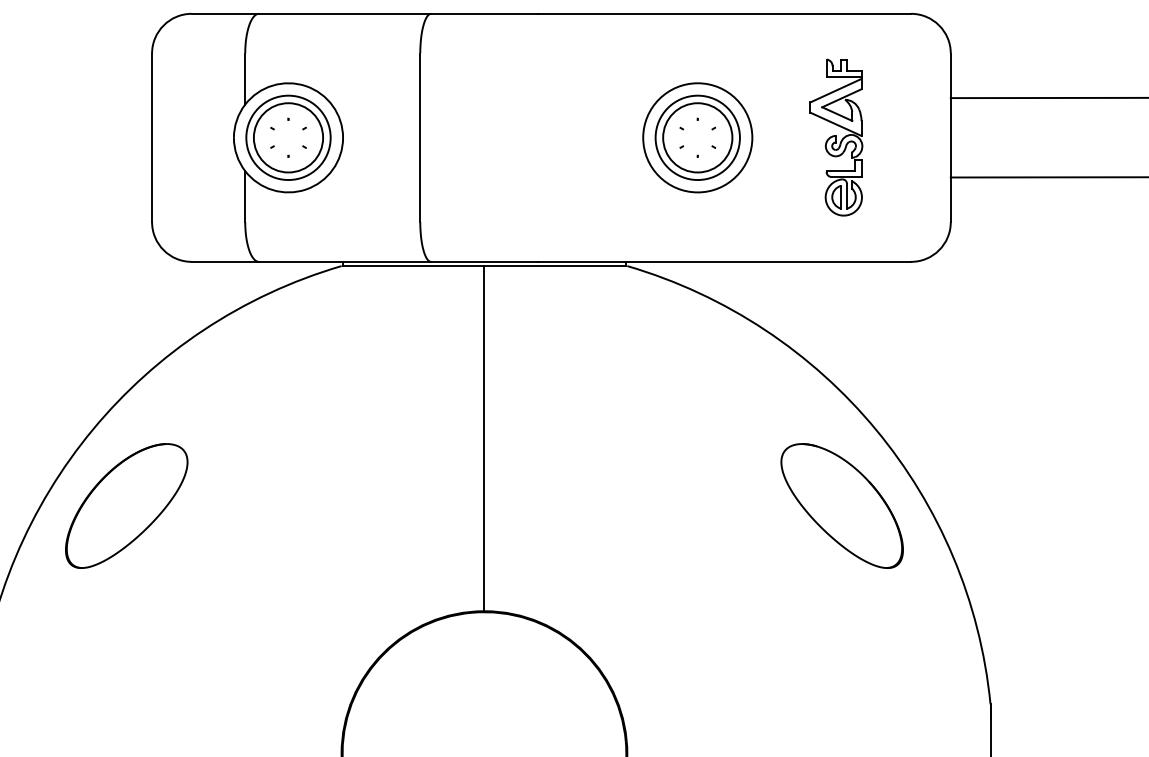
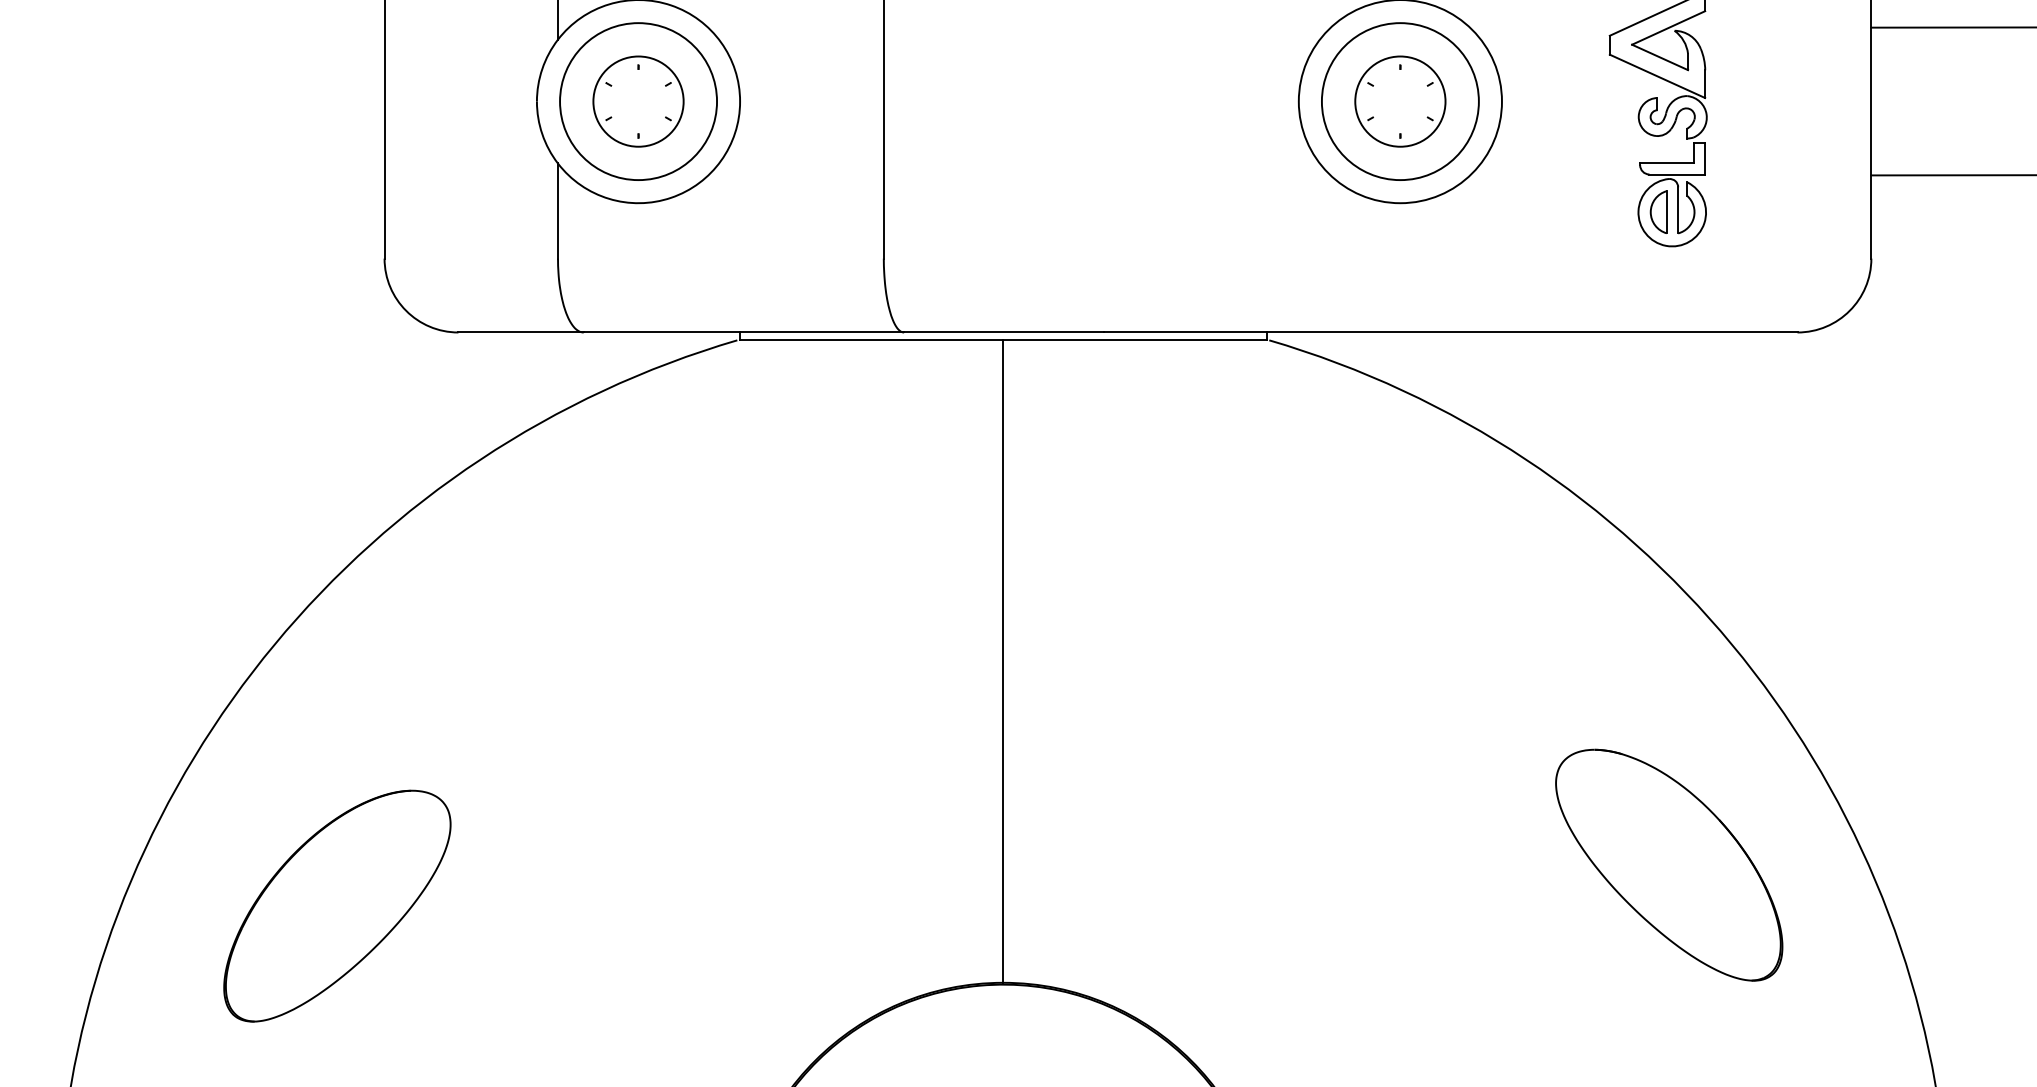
circle: (288, 137) -> (638, 100), size x0.7
circle: (697, 137) -> (1399, 100), size x0.7
part: (126, 505) -> (336, 905), moved
part: (841, 505) -> (1667, 864), moved

